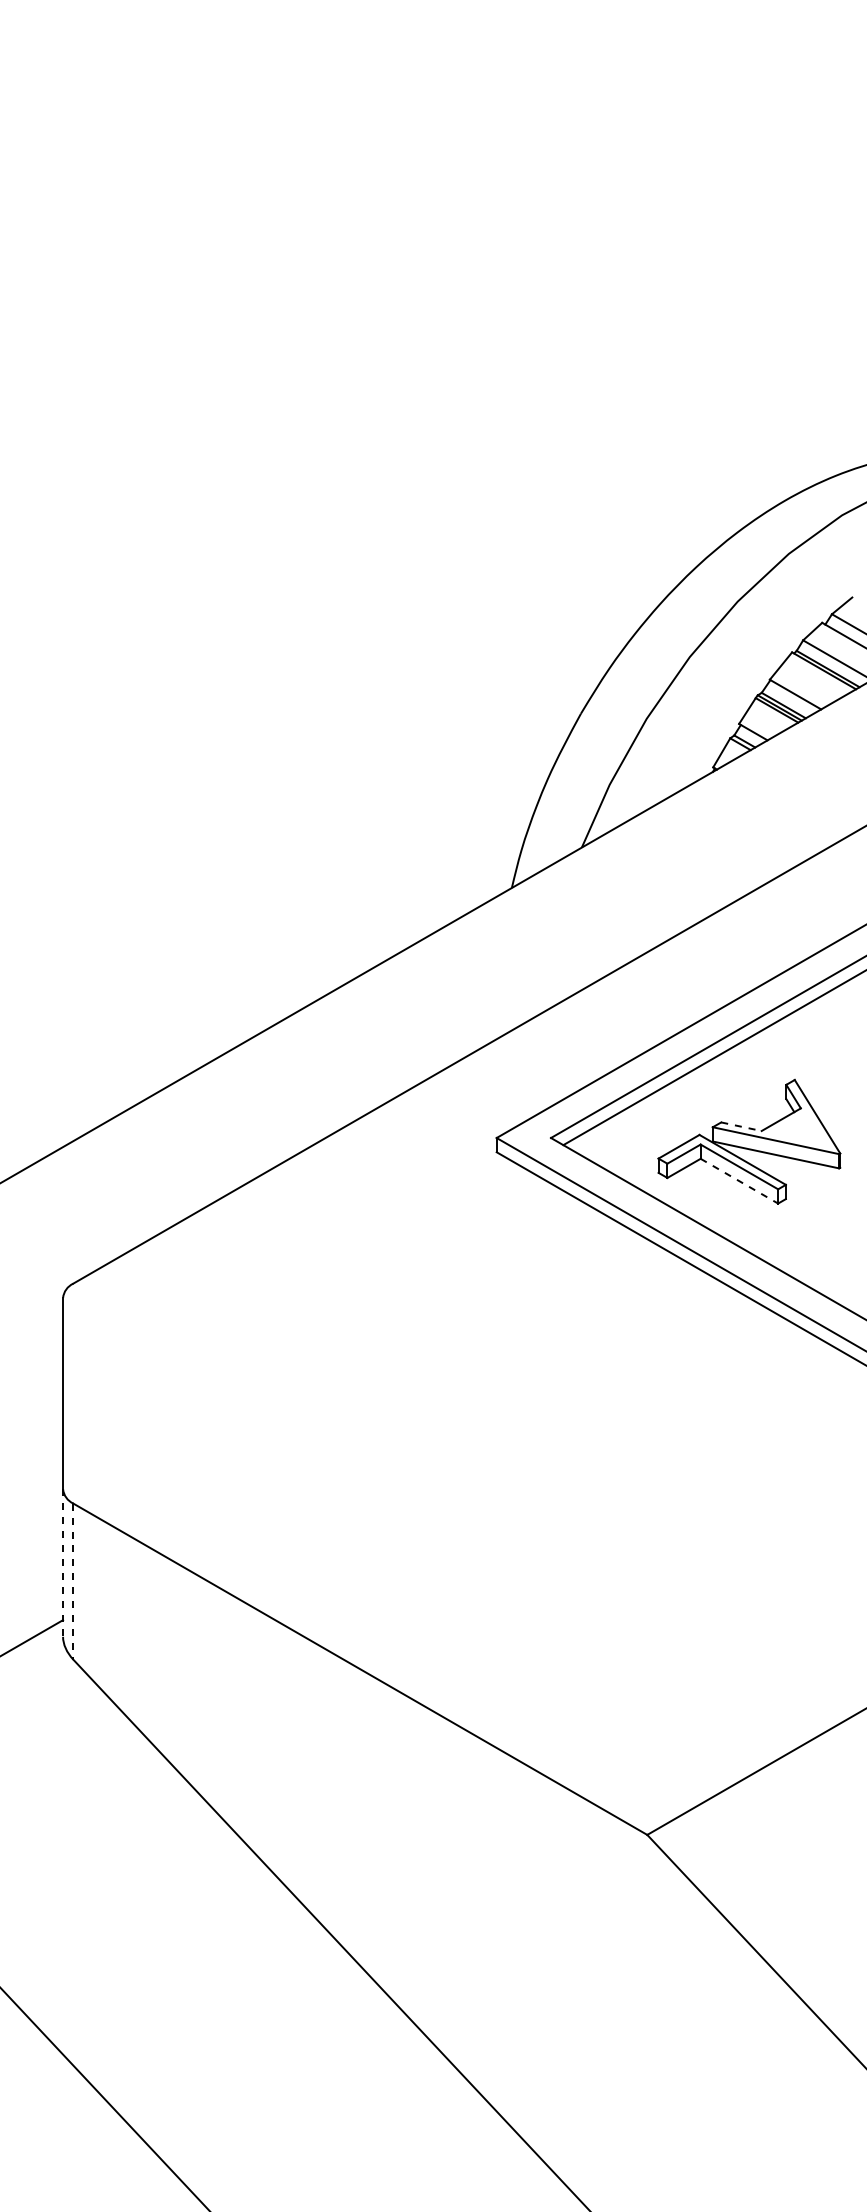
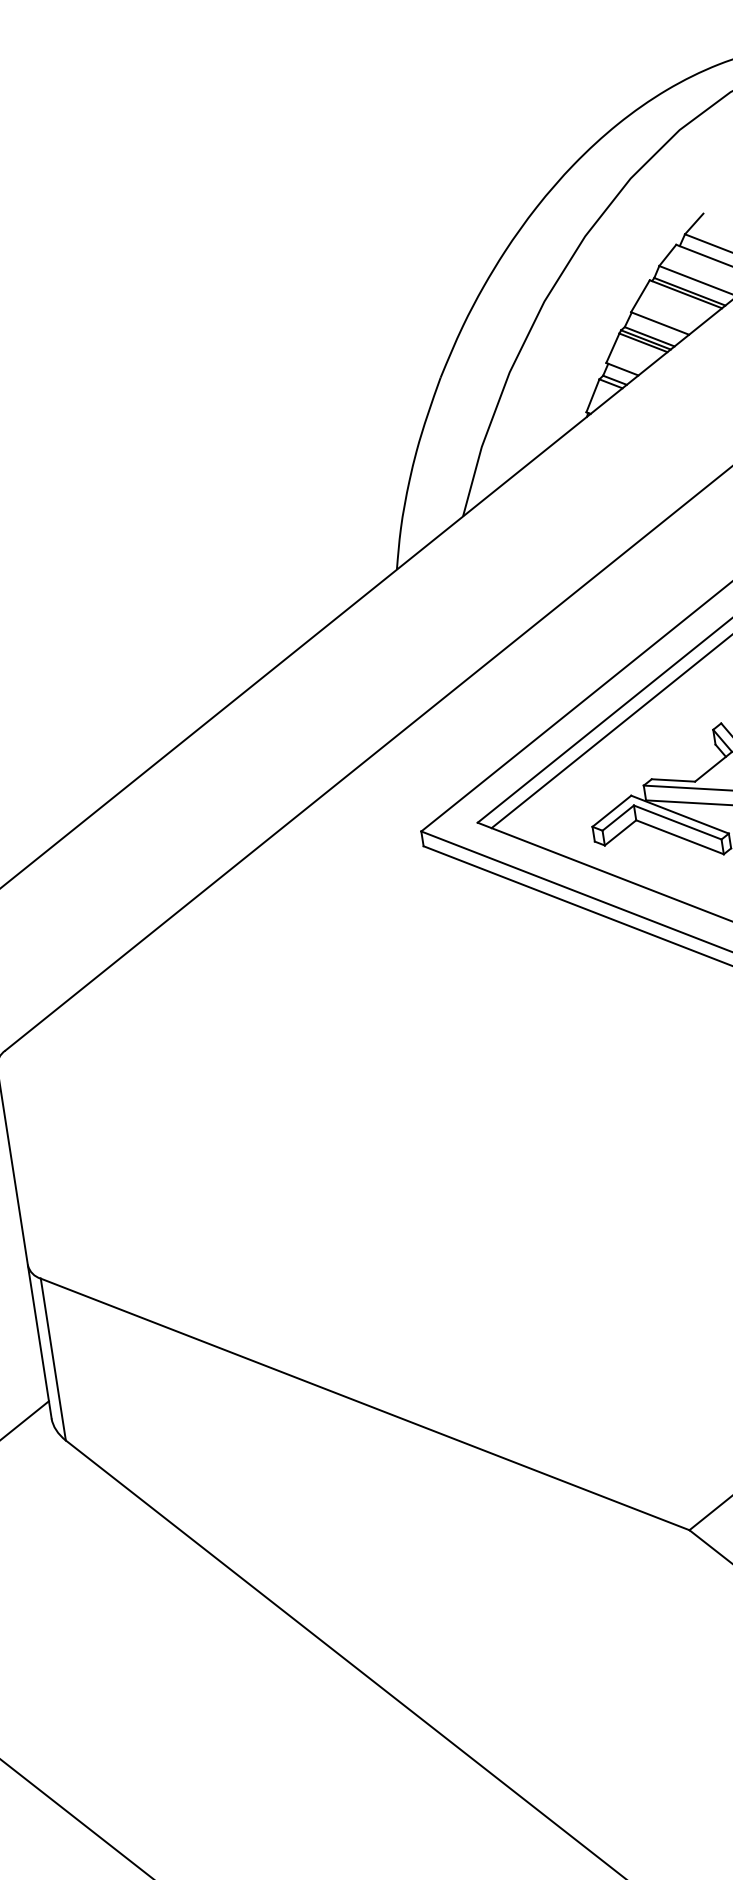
line: (741, 1126) -> (673, 780), dashed -> solid
line: (739, 1181) -> (680, 837), dashed -> solid
line: (63, 1563) -> (40, 1342), dashed -> solid
line: (73, 1582) -> (53, 1360), dashed -> solid

